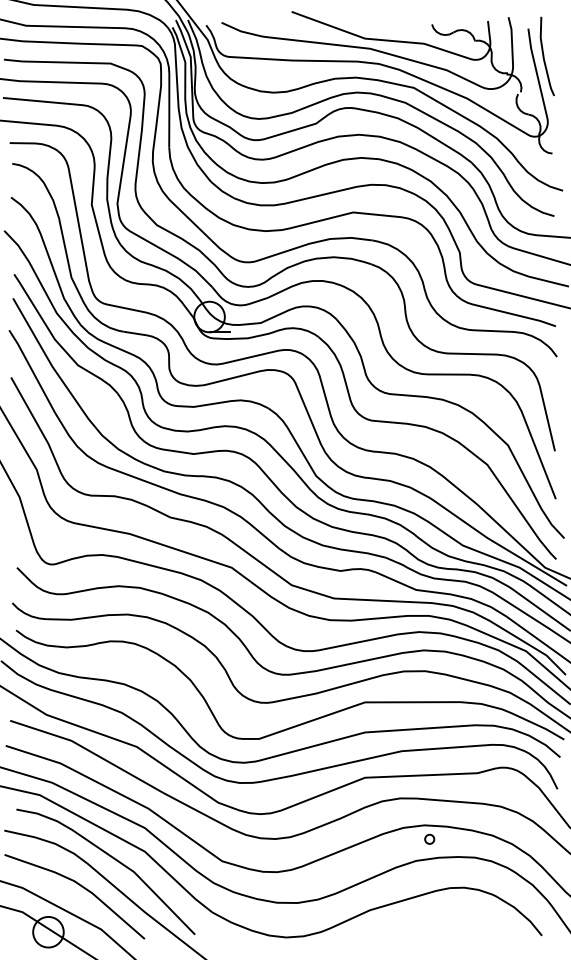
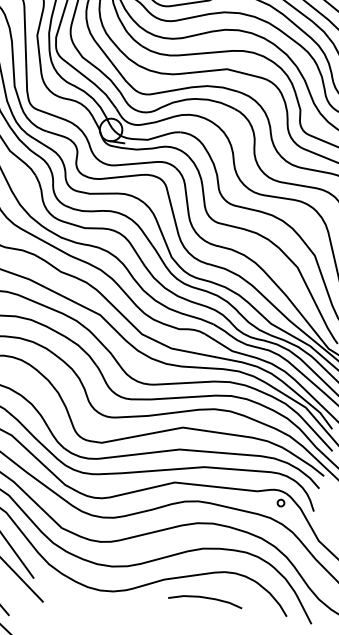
circle: (429, 838) -> (280, 502), moved
curve: (429, 927) -> (205, 598), added

